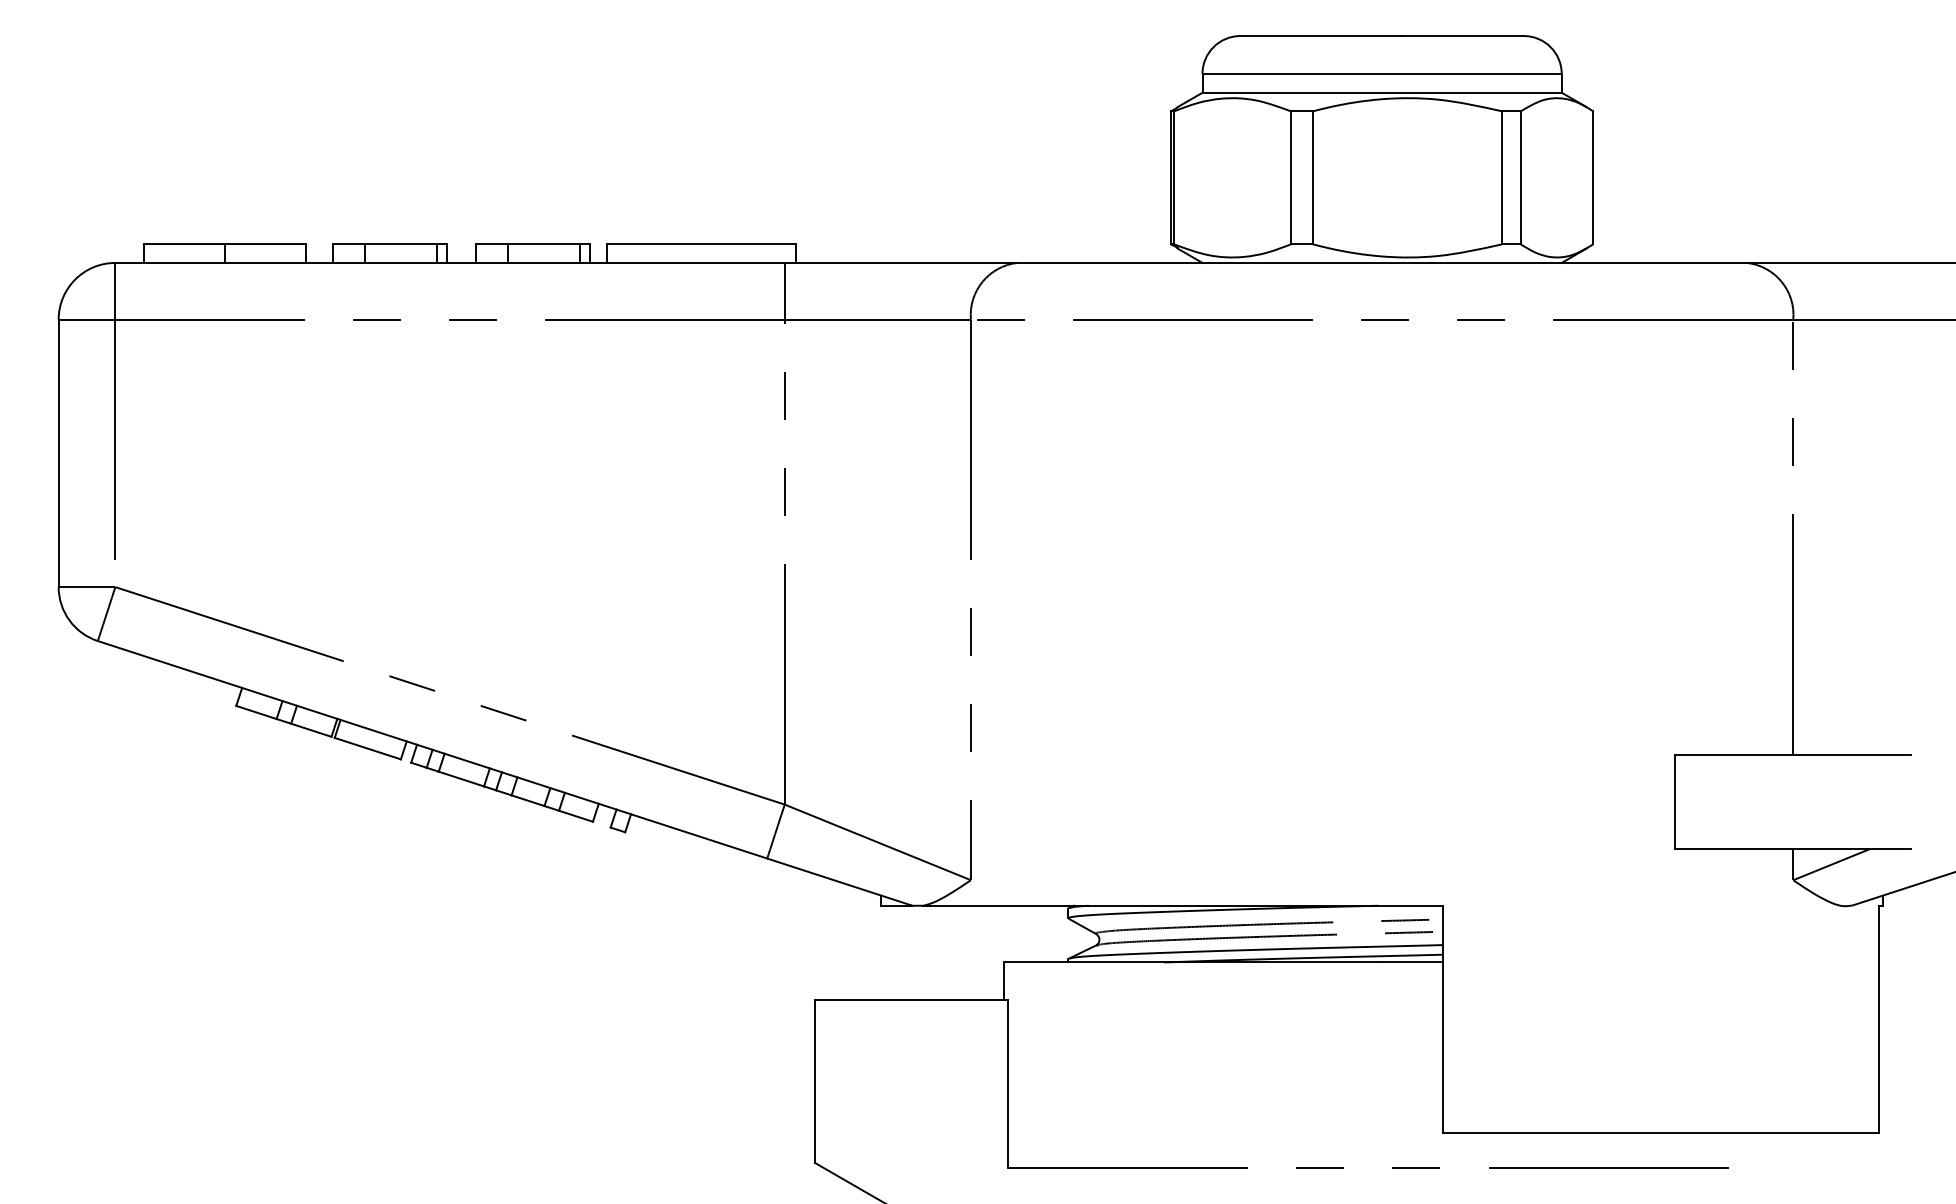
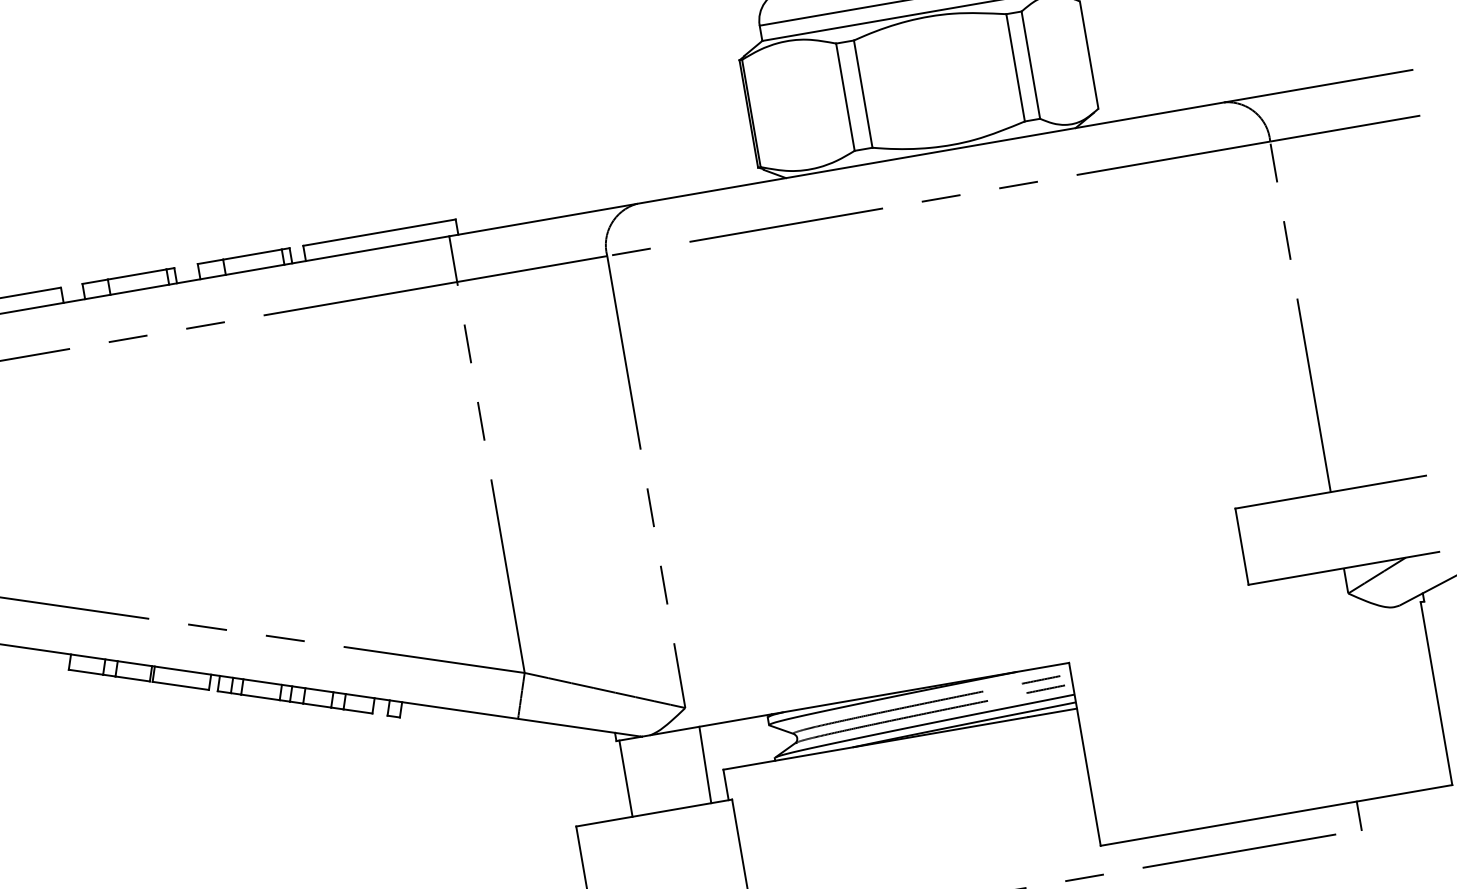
line: (884, 952) -> (625, 778), added
line: (982, 952) -> (704, 764), added
line: (1760, 1149) -> (1359, 815), added

